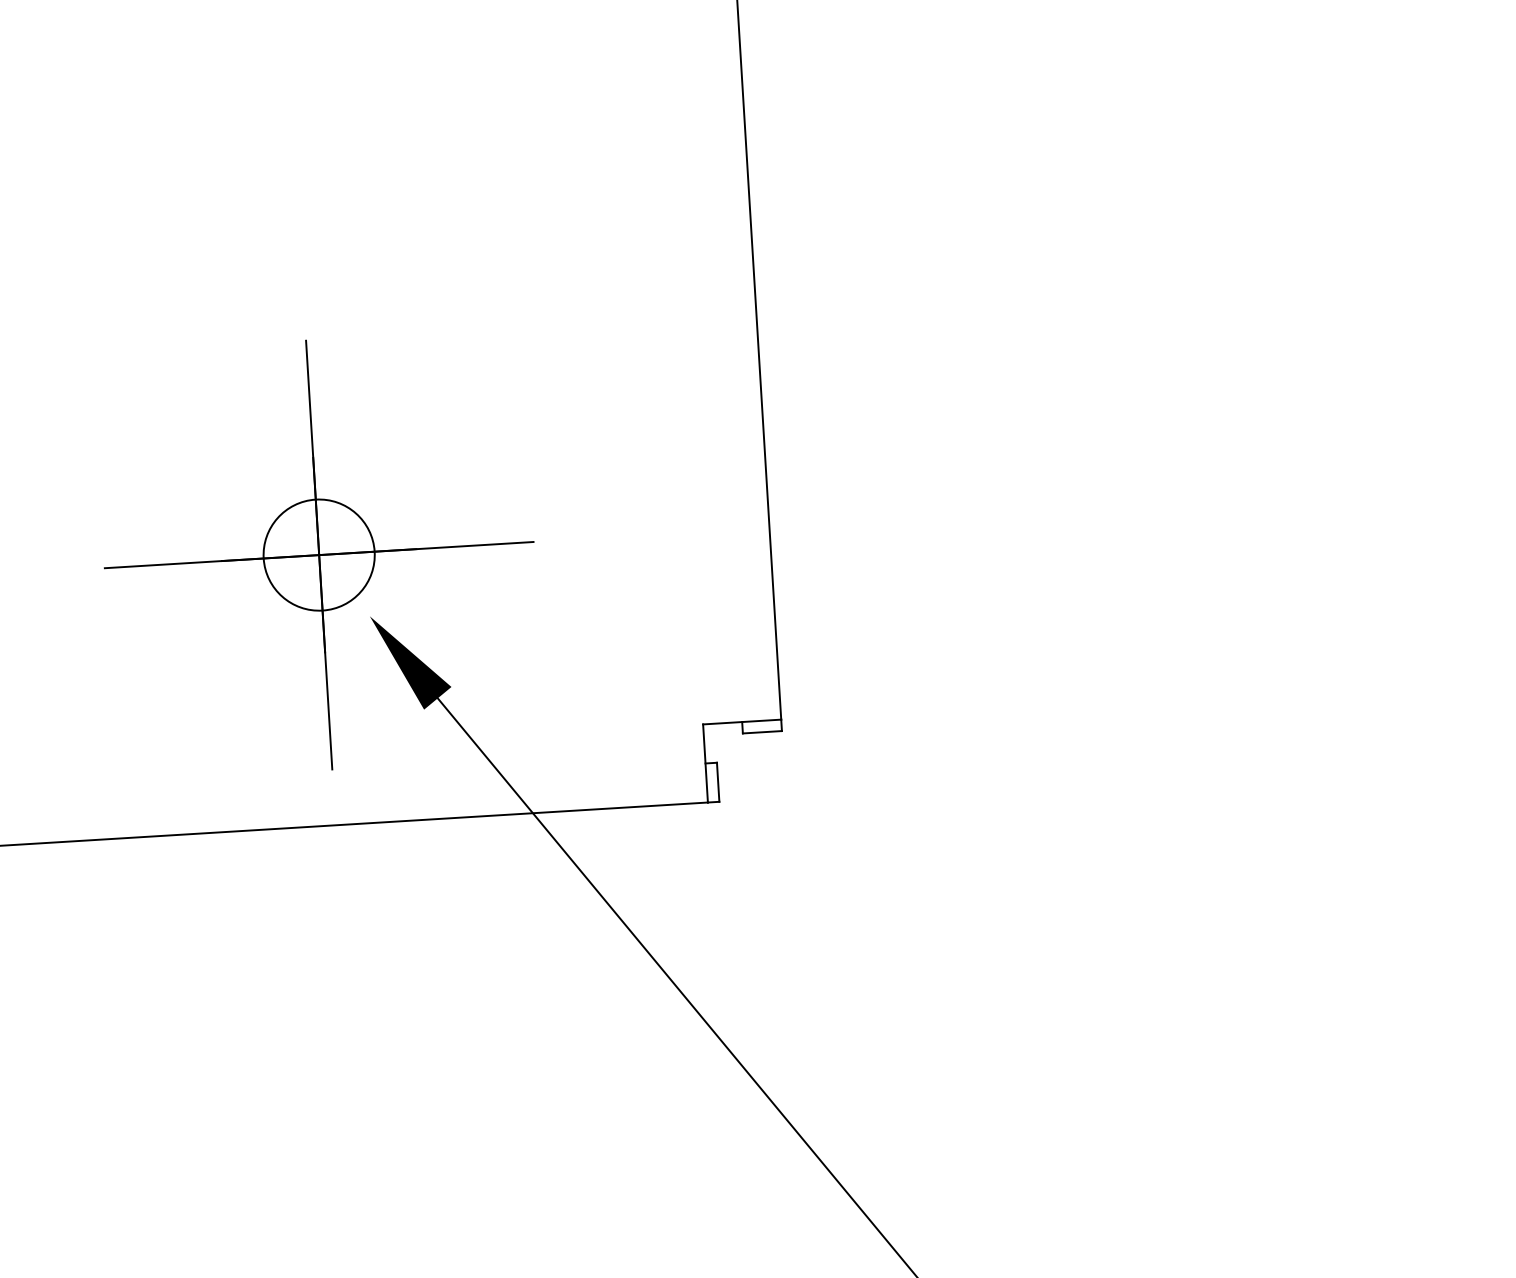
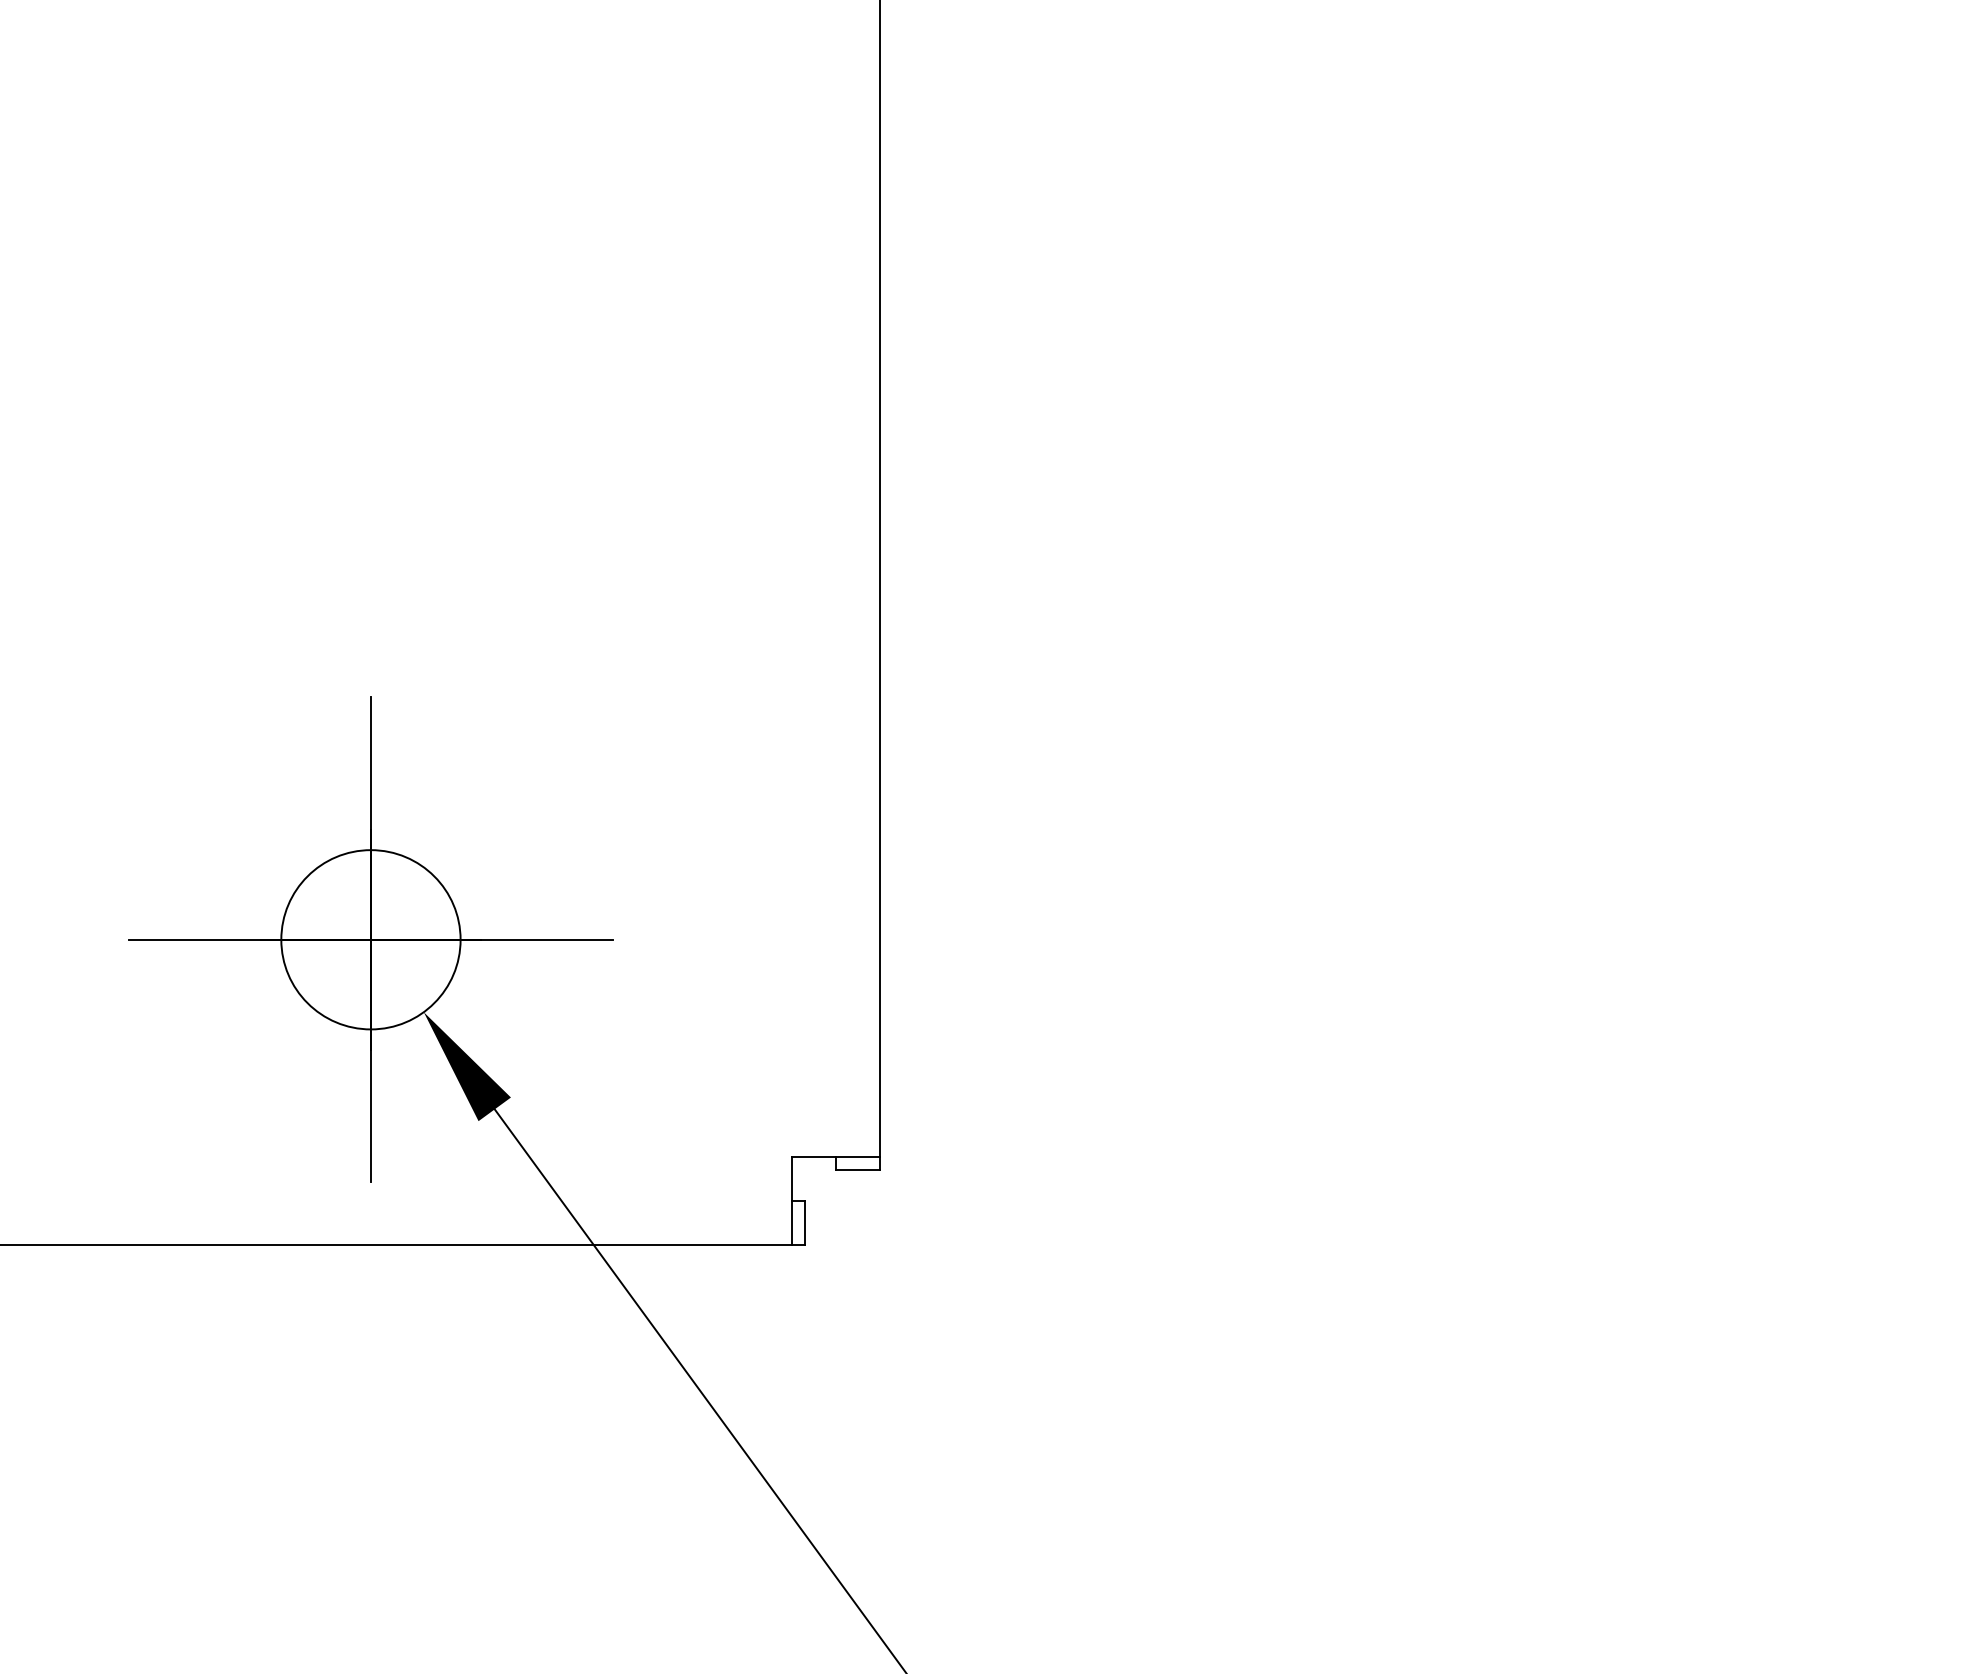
circle: (318, 554) -> (370, 939), size x1.43

